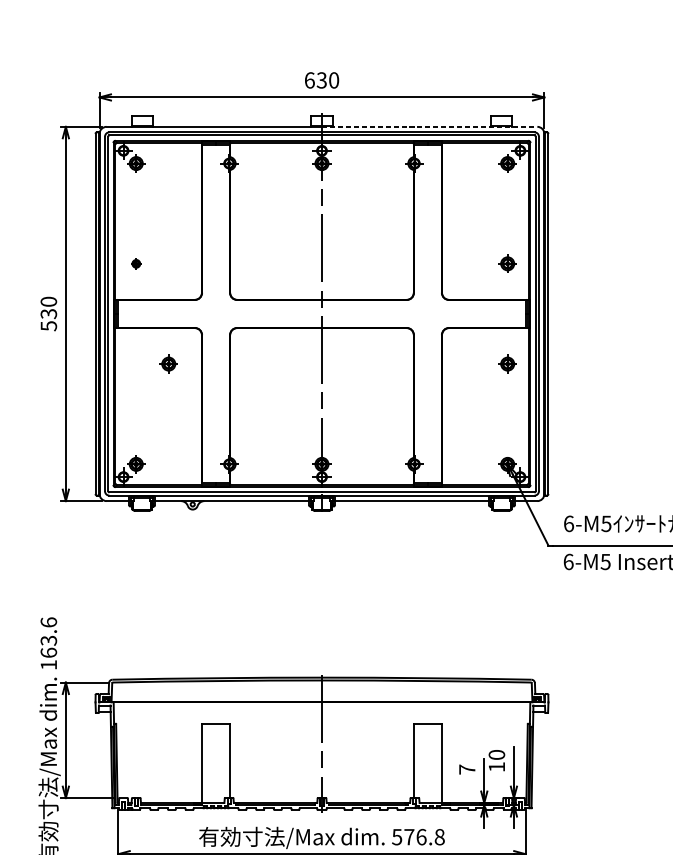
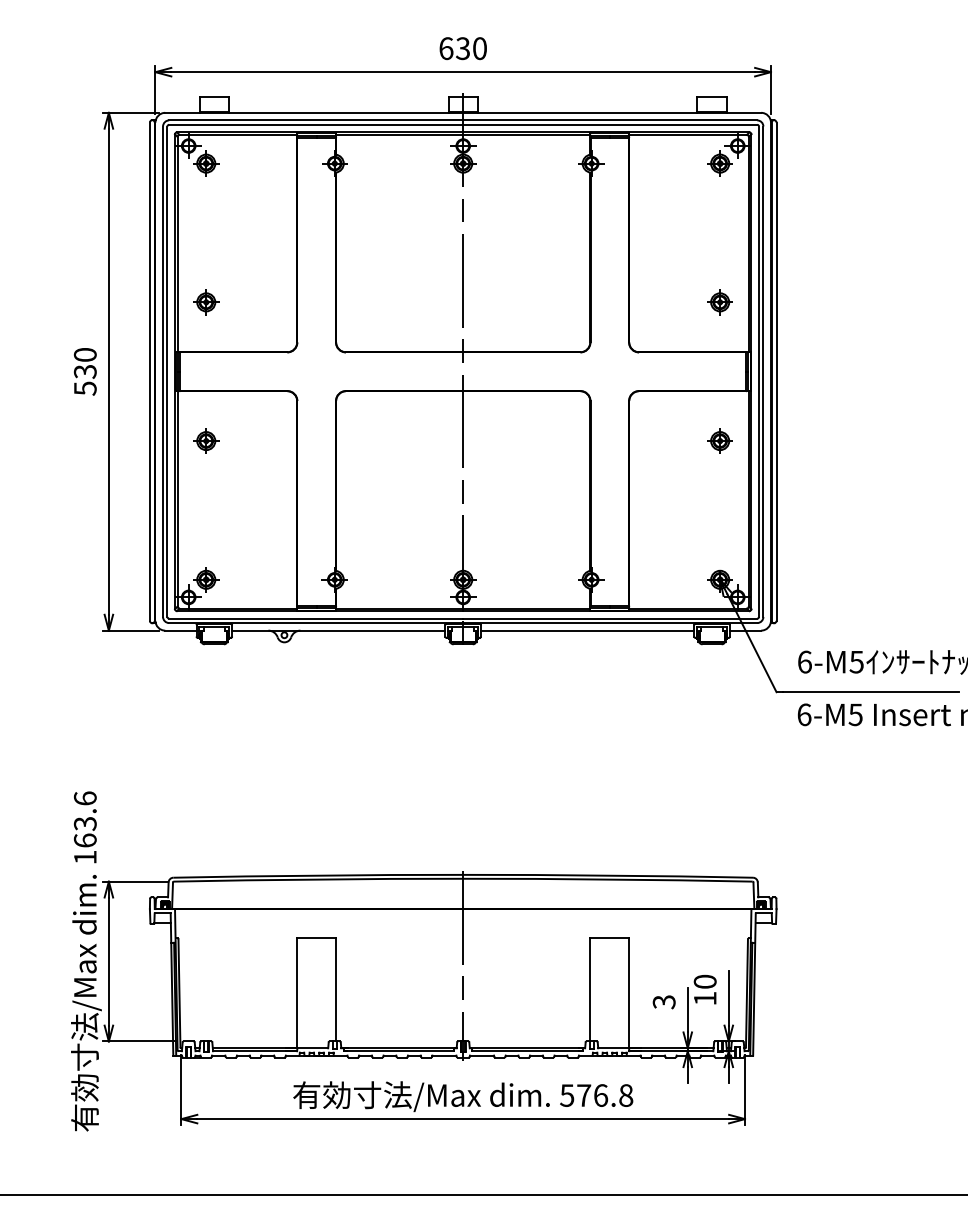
line: (429, 126) -> (612, 112), dashed -> solid
part: (136, 263) -> (206, 302), size x1.67
part: (168, 363) -> (206, 440), moved
text: (466, 769) -> (663, 1002), 7 -> 3

